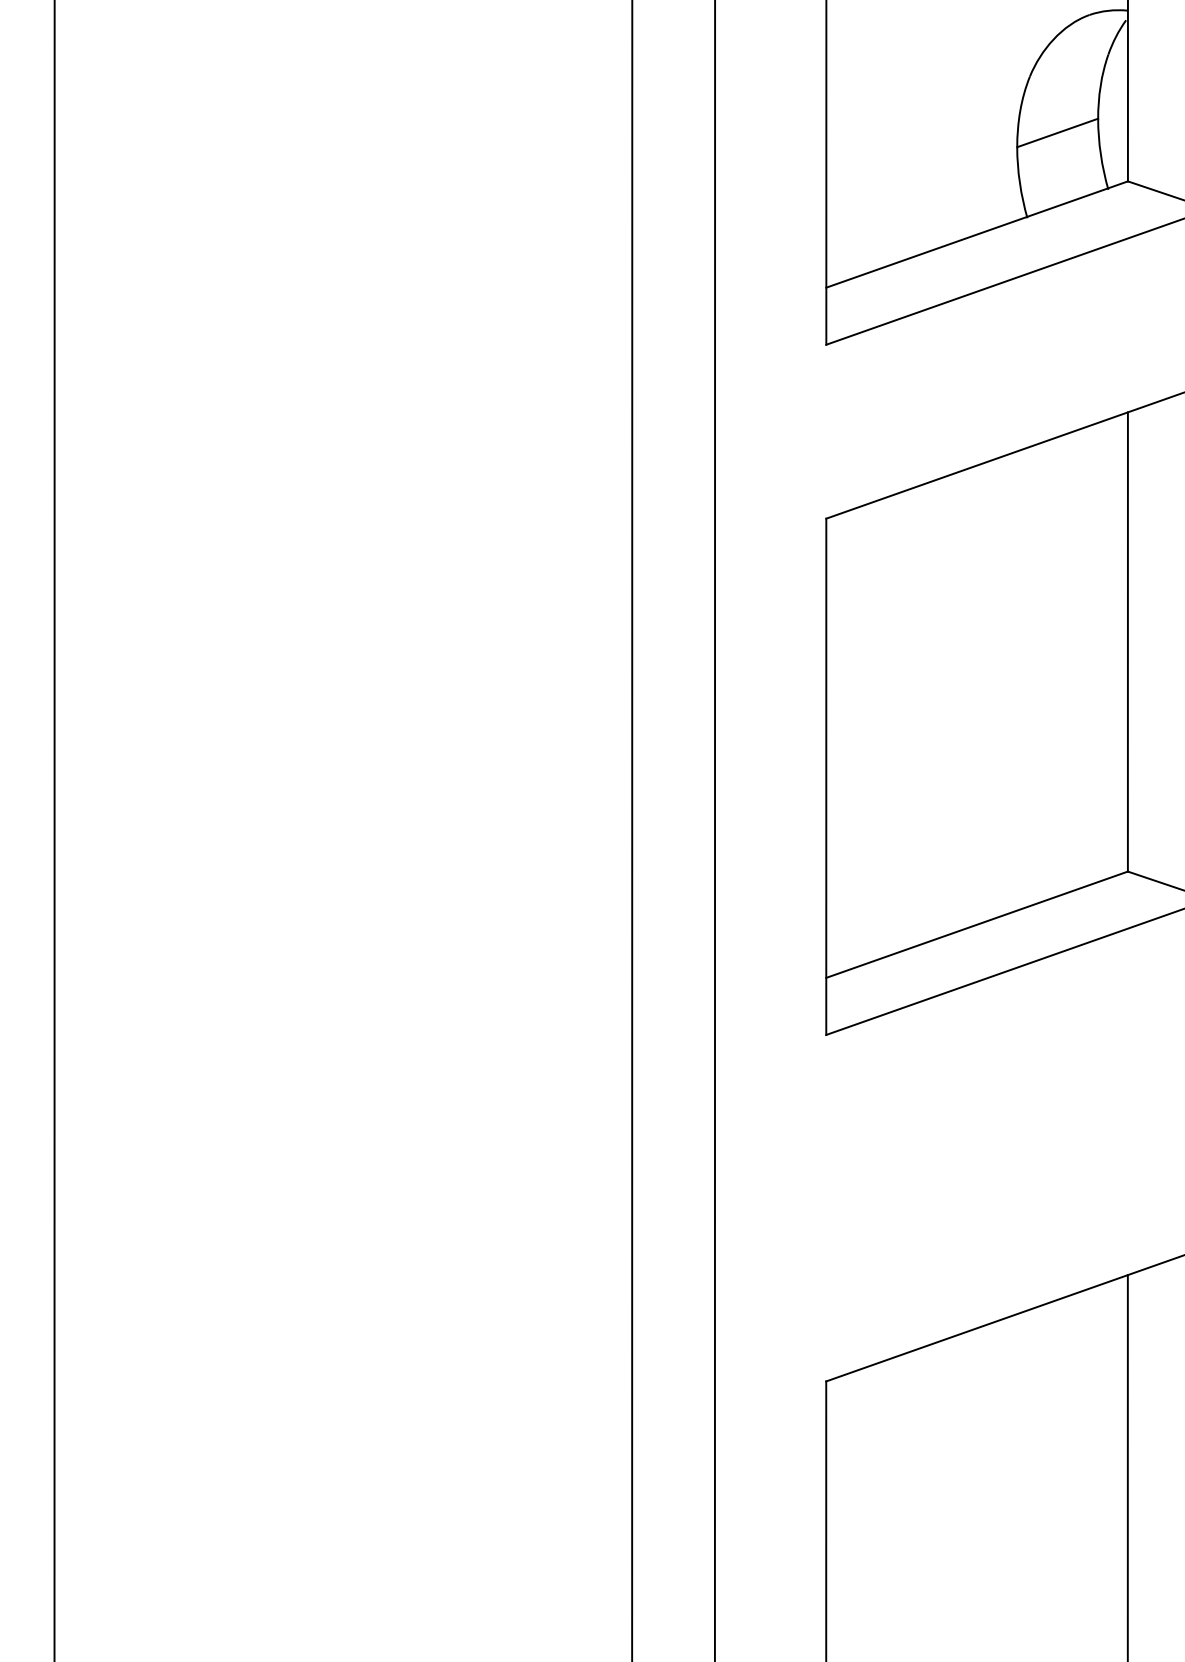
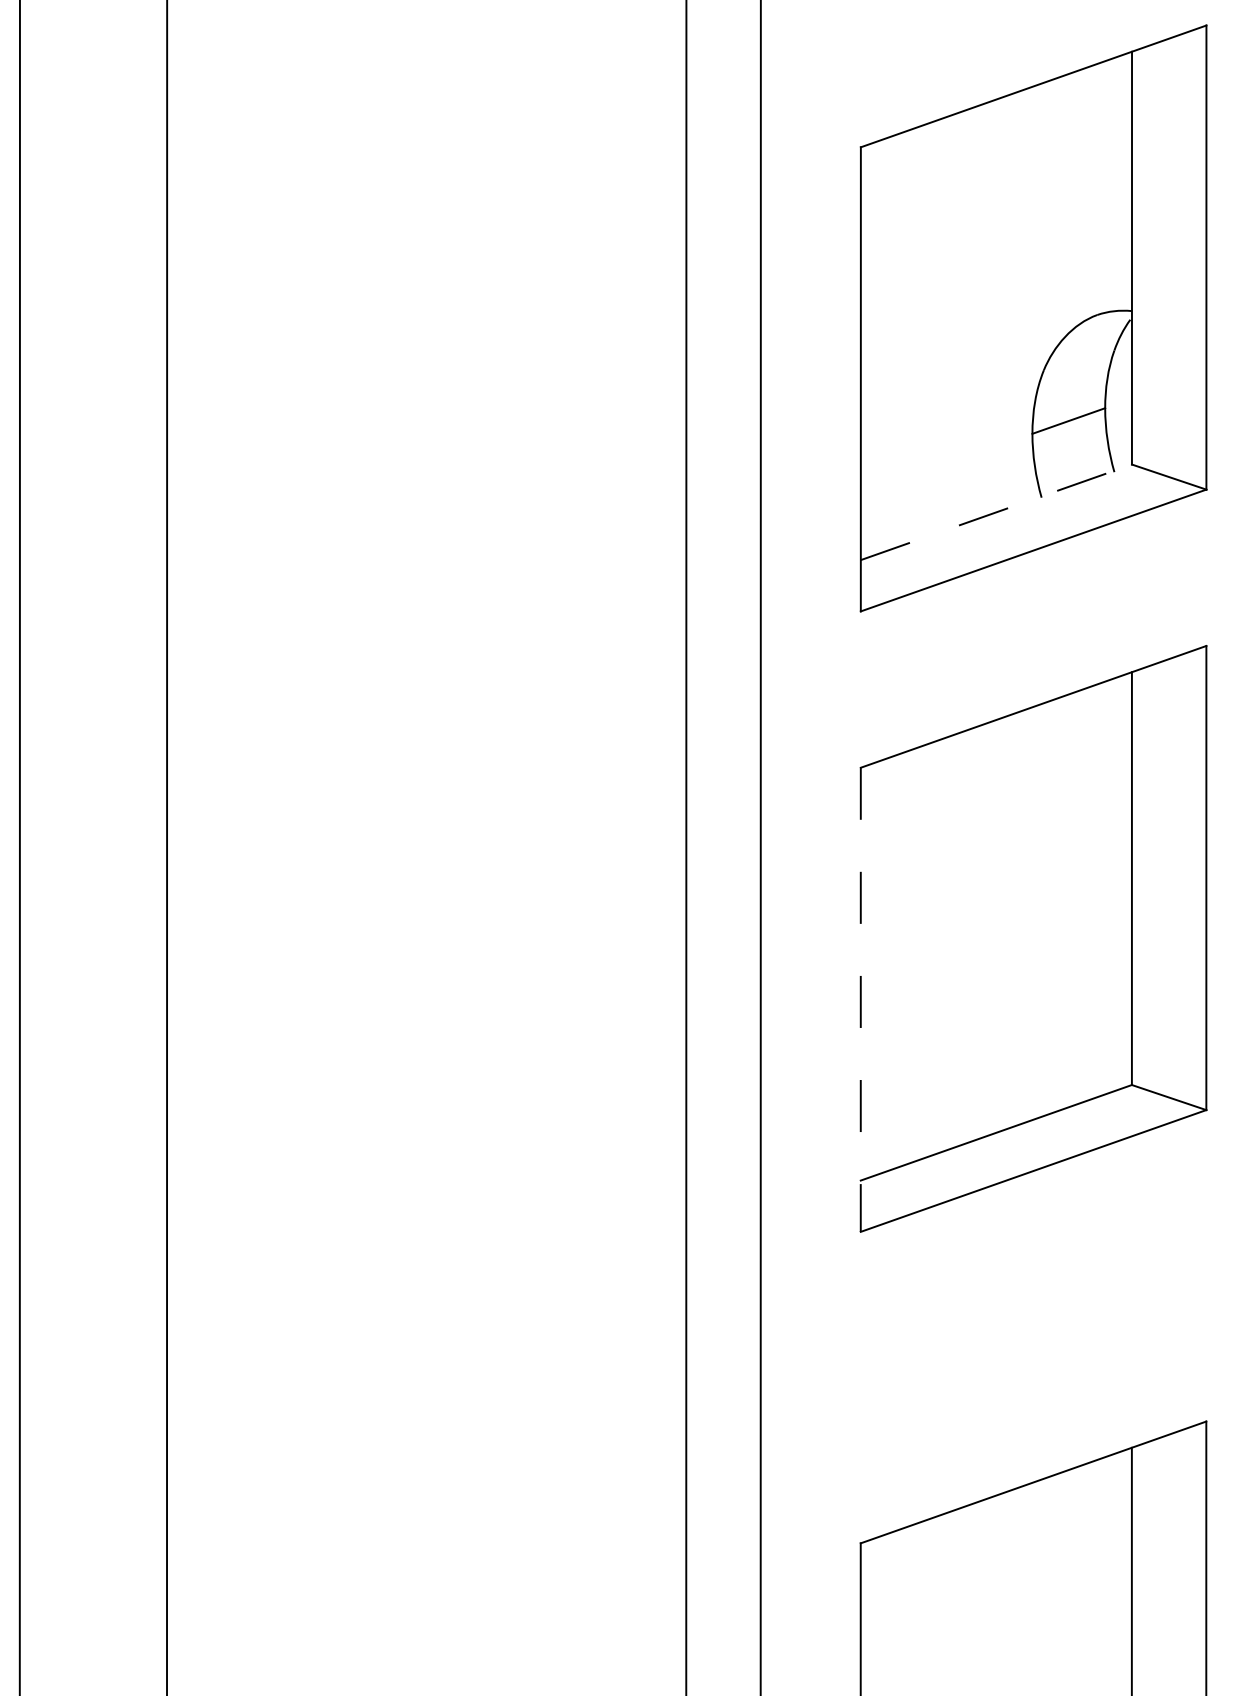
line: (977, 234) -> (996, 512), solid -> dashed
line: (825, 777) -> (860, 1000), solid -> dashed

